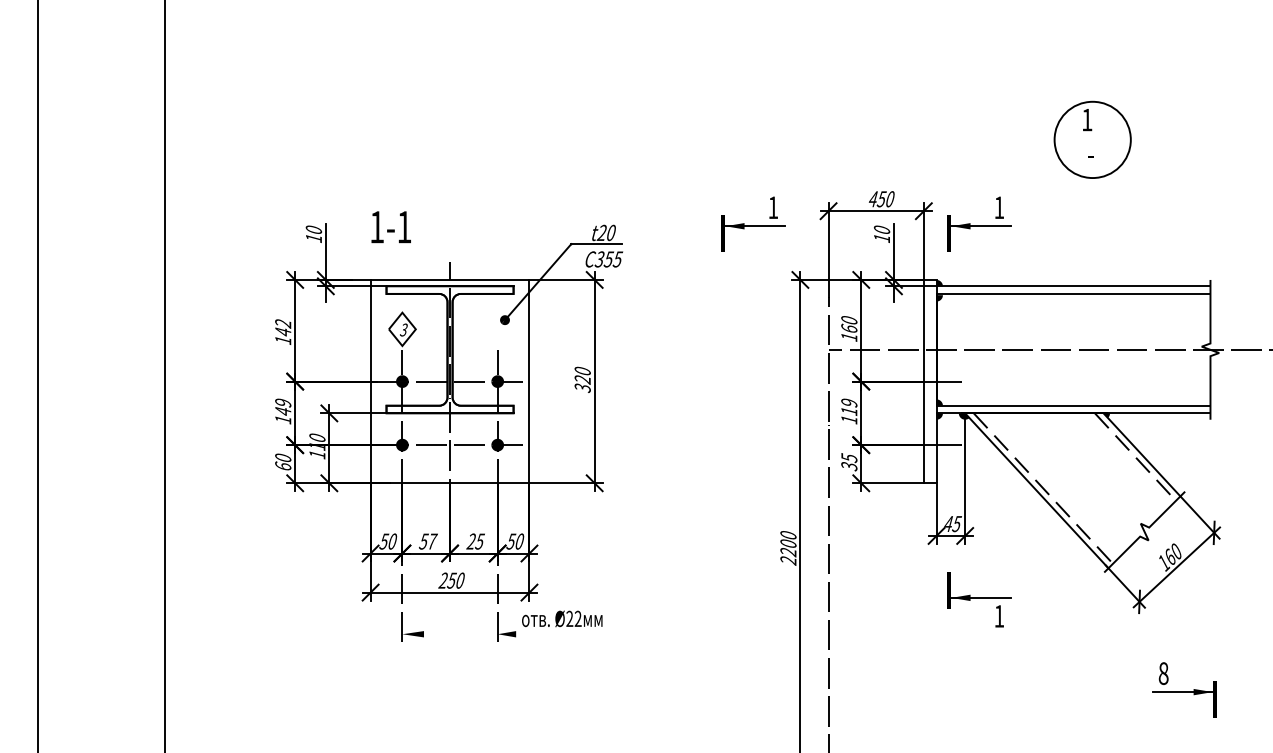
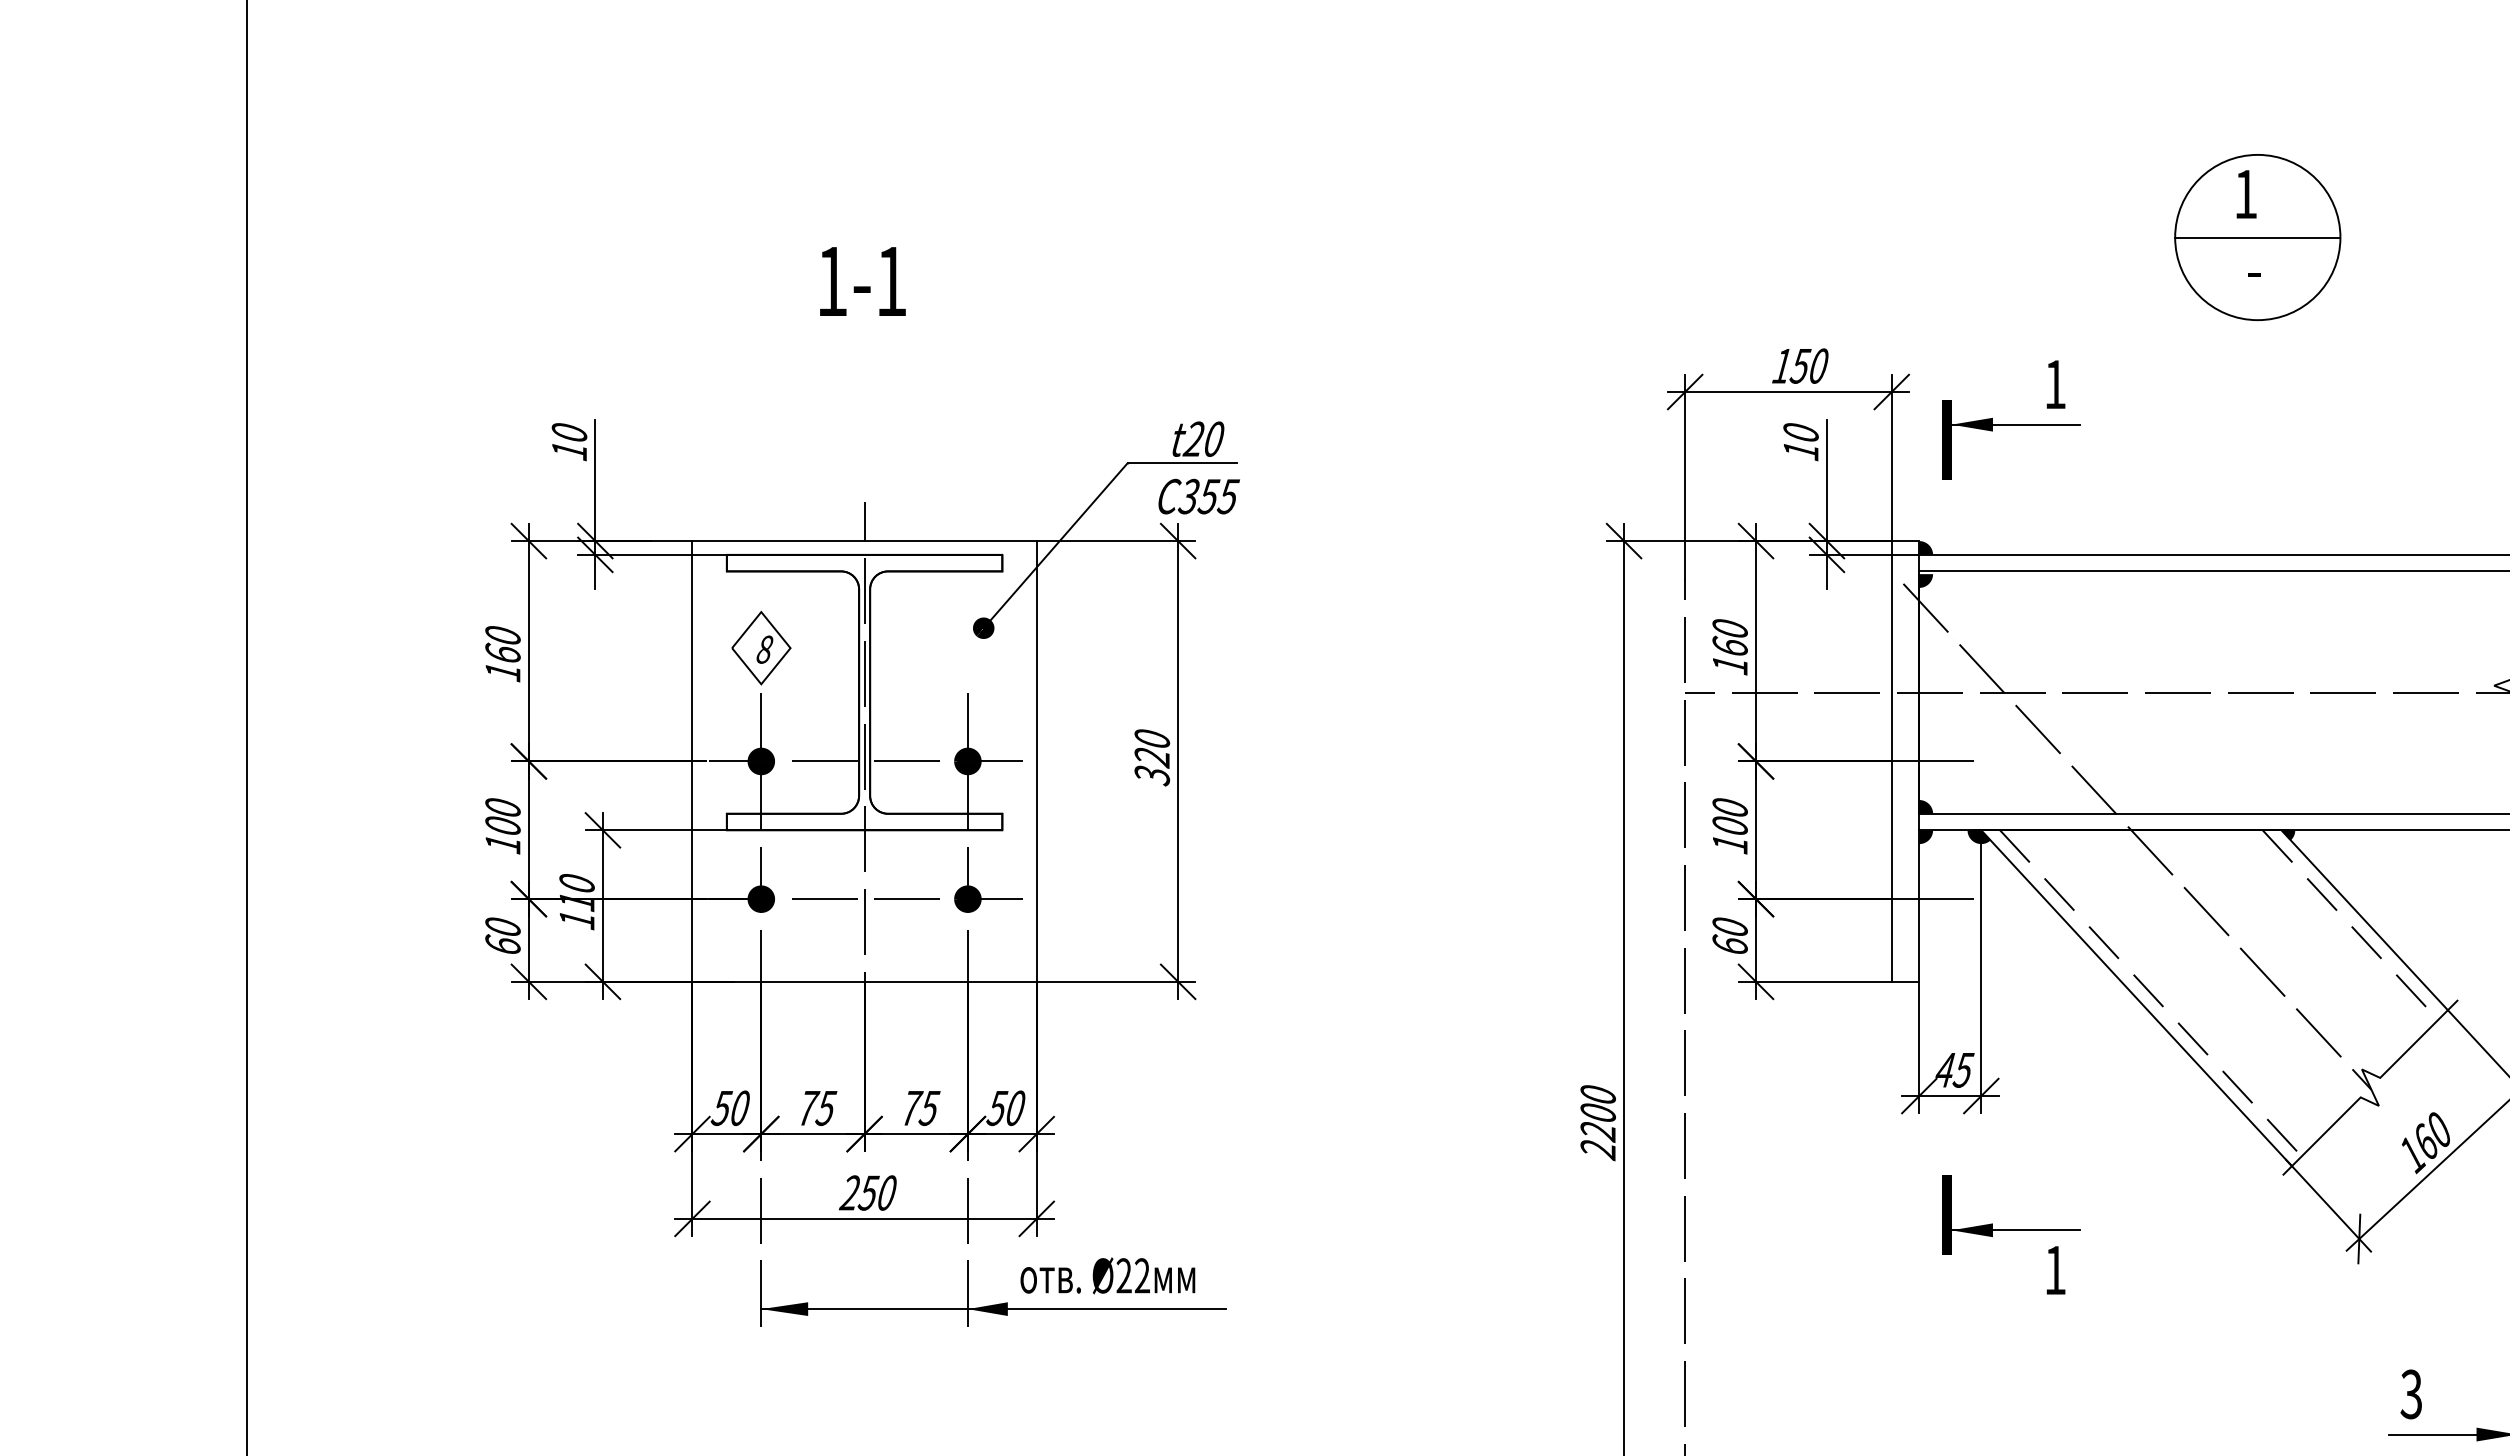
line: (1092, 139) -> (2257, 236), added
text: (872, 199) -> (1780, 366), 450 -> 150
part: (753, 223) -> (1522, 418), removed
text: (390, 227) -> (861, 282), moved
text: (283, 327) -> (503, 644), 142 -> 160
text: (403, 329) -> (763, 648), 3 -> 8
text: (283, 406) -> (503, 815), 149 -> 100
text: (849, 406) -> (1730, 815), 119 -> 100
line: (1037, 416) -> (2138, 837), added
text: (849, 462) -> (1730, 936), 35 -> 60
text: (427, 541) -> (815, 1108), 57 -> 75
text: (471, 541) -> (911, 1108), 25 -> 75
line: (509, 634) -> (993, 1309), added
text: (1163, 673) -> (2411, 1394), 8 -> 3

